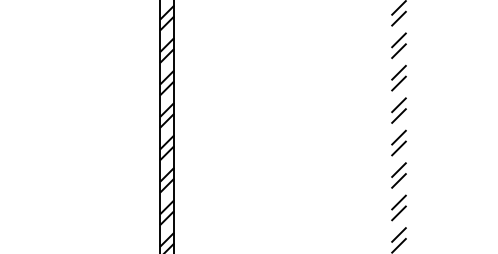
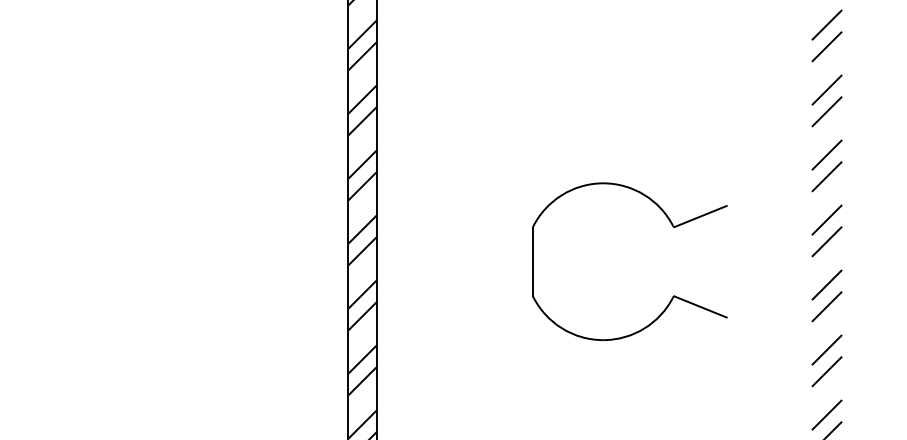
part: (321, 141) -> (671, 227), added

